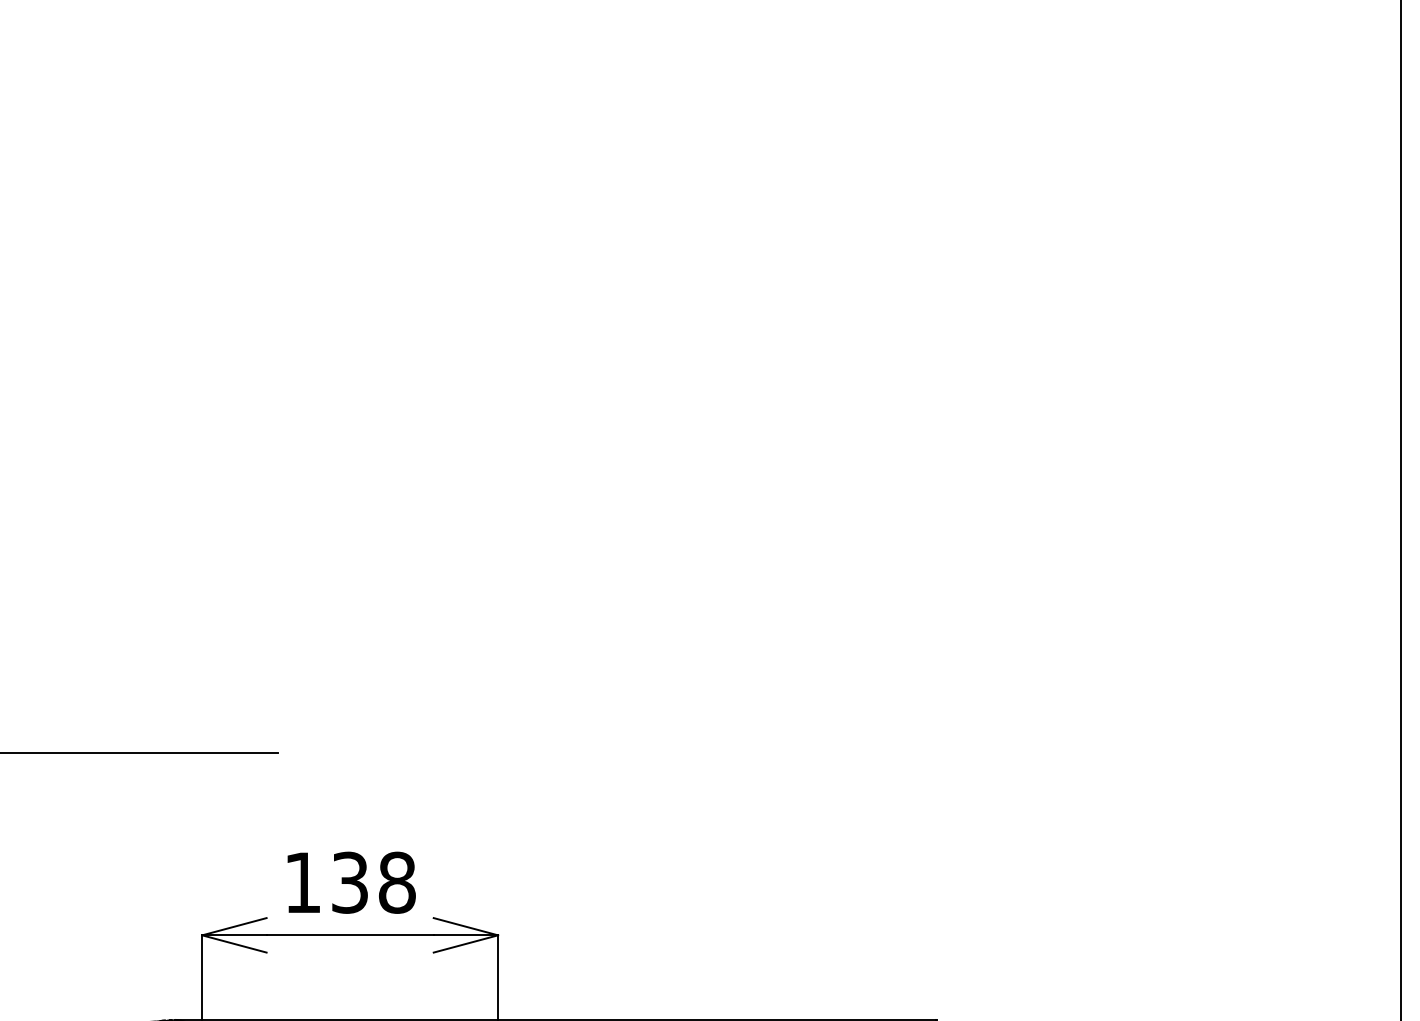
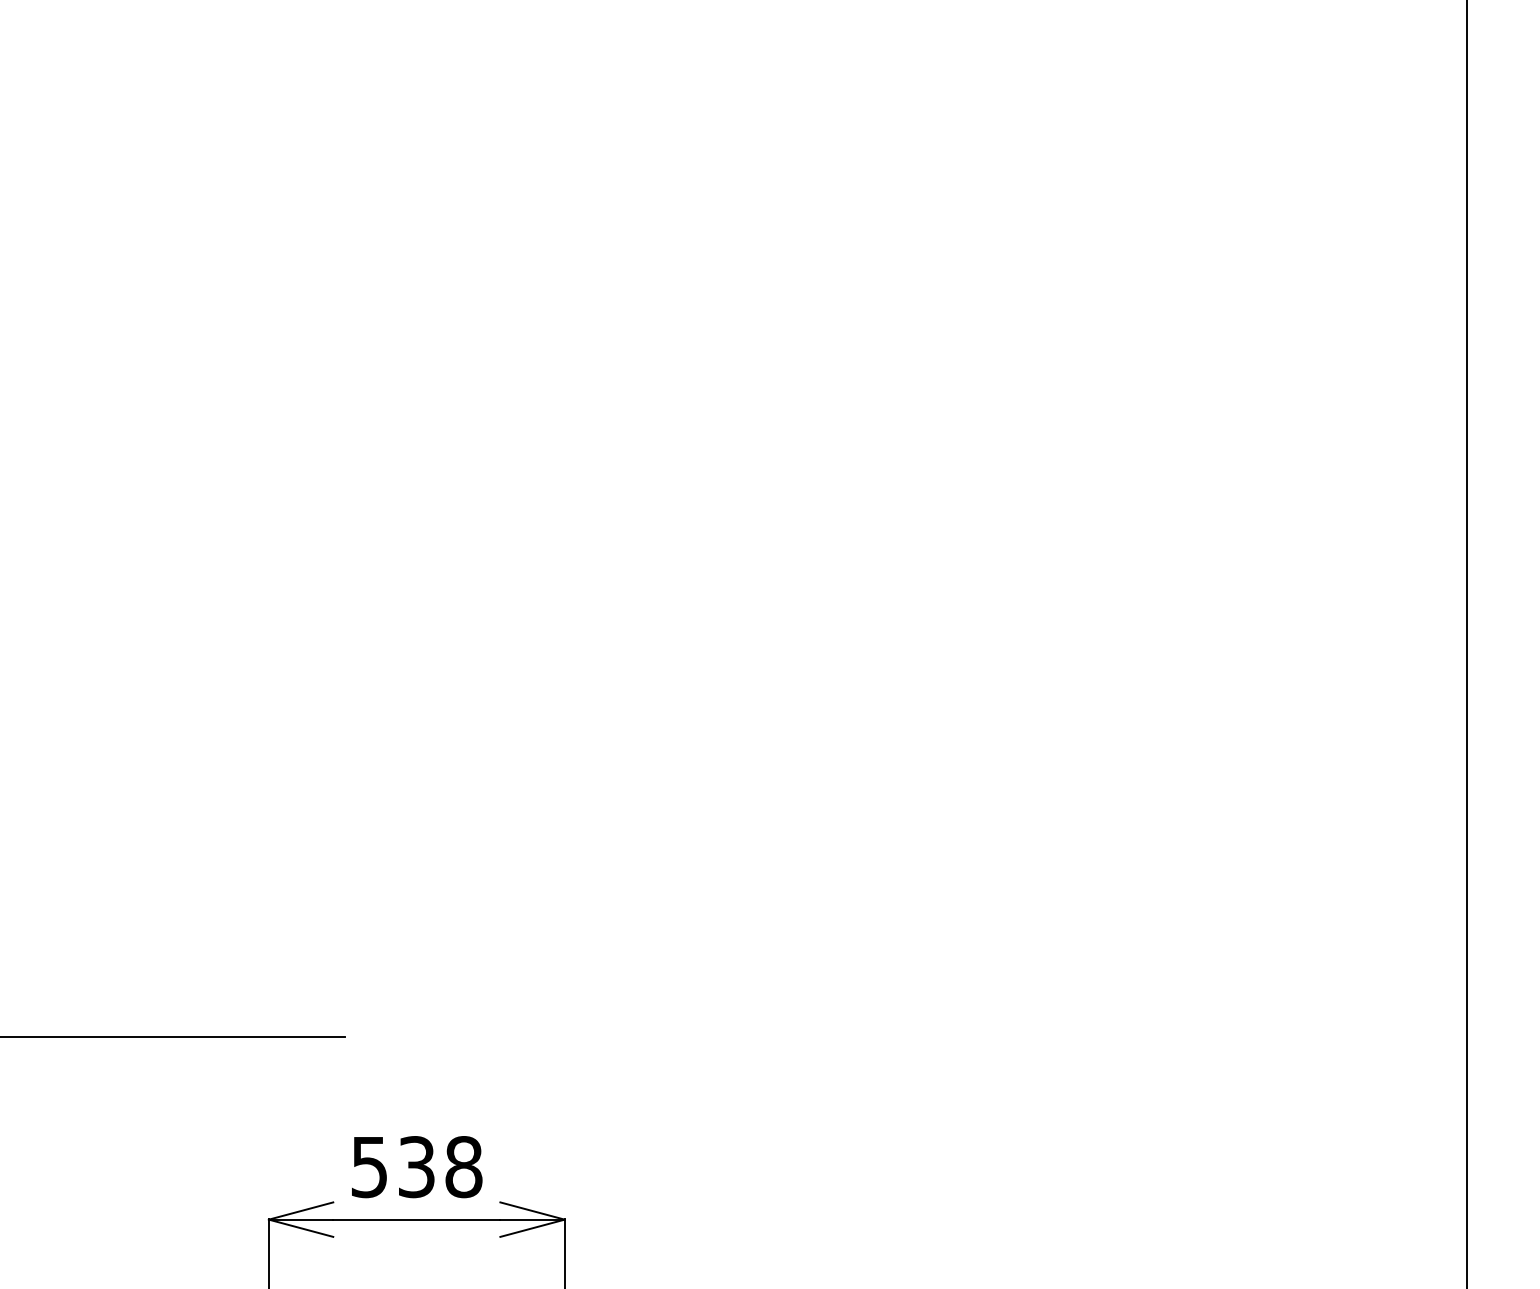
text: (302, 883) -> (369, 1167), 138 -> 538

